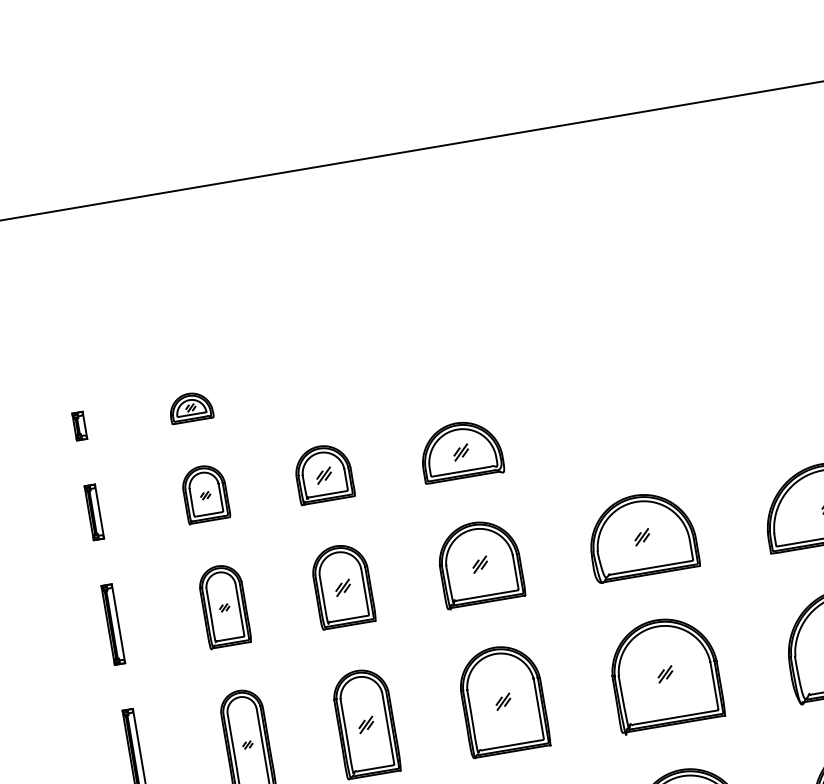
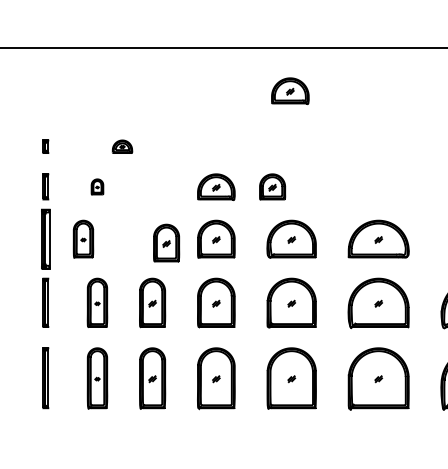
part: (585, 216) -> (290, 90), added
part: (190, 406) -> (122, 146), moved
part: (323, 472) -> (272, 186), moved
part: (205, 492) -> (97, 186), size x0.6
part: (342, 584) -> (166, 242), moved
part: (224, 604) -> (83, 238), moved
part: (112, 623) -> (45, 238), size x1.6

